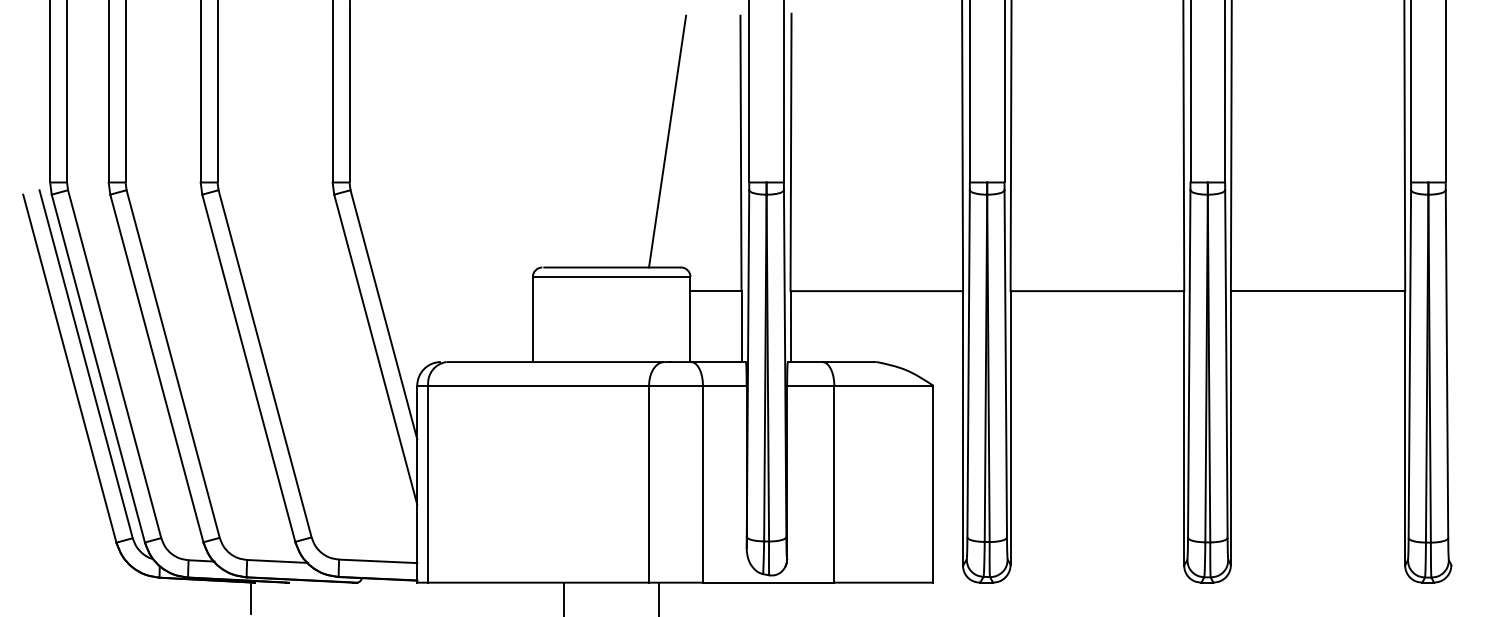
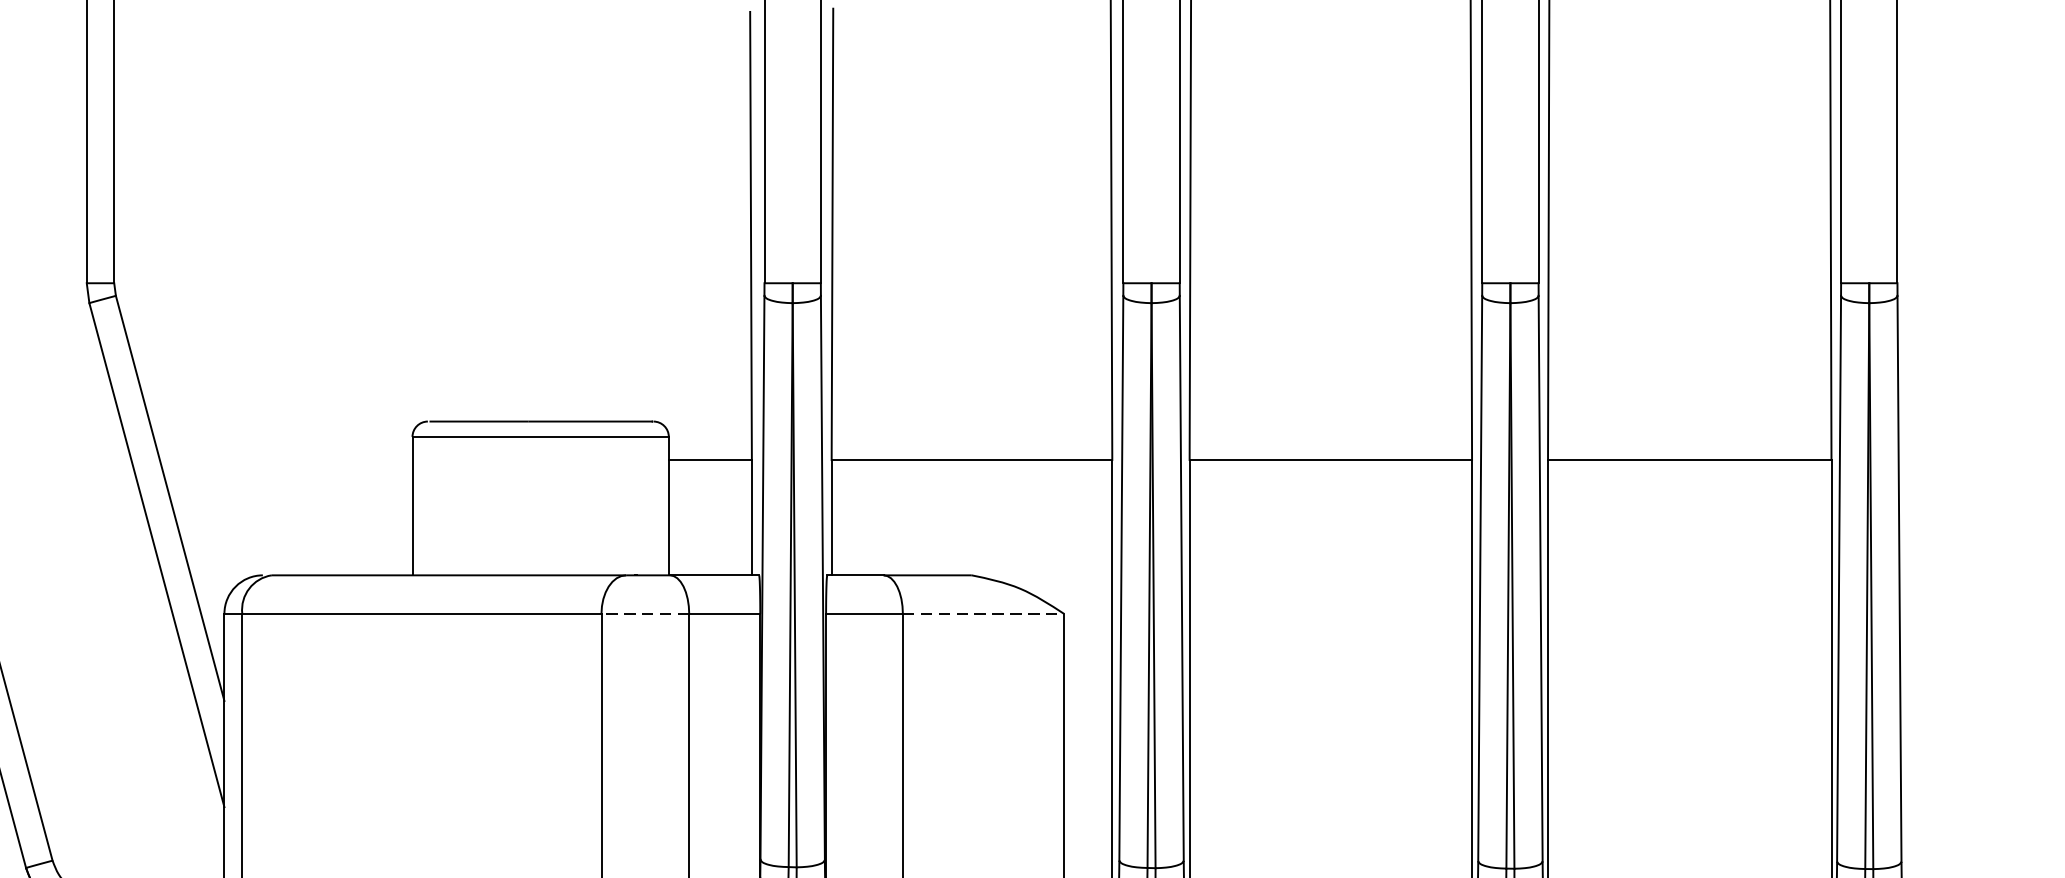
line: (667, 141) -> (631, 216), removed
line: (676, 385) -> (646, 613), solid -> dashed
line: (883, 385) -> (982, 613), solid -> dashed

